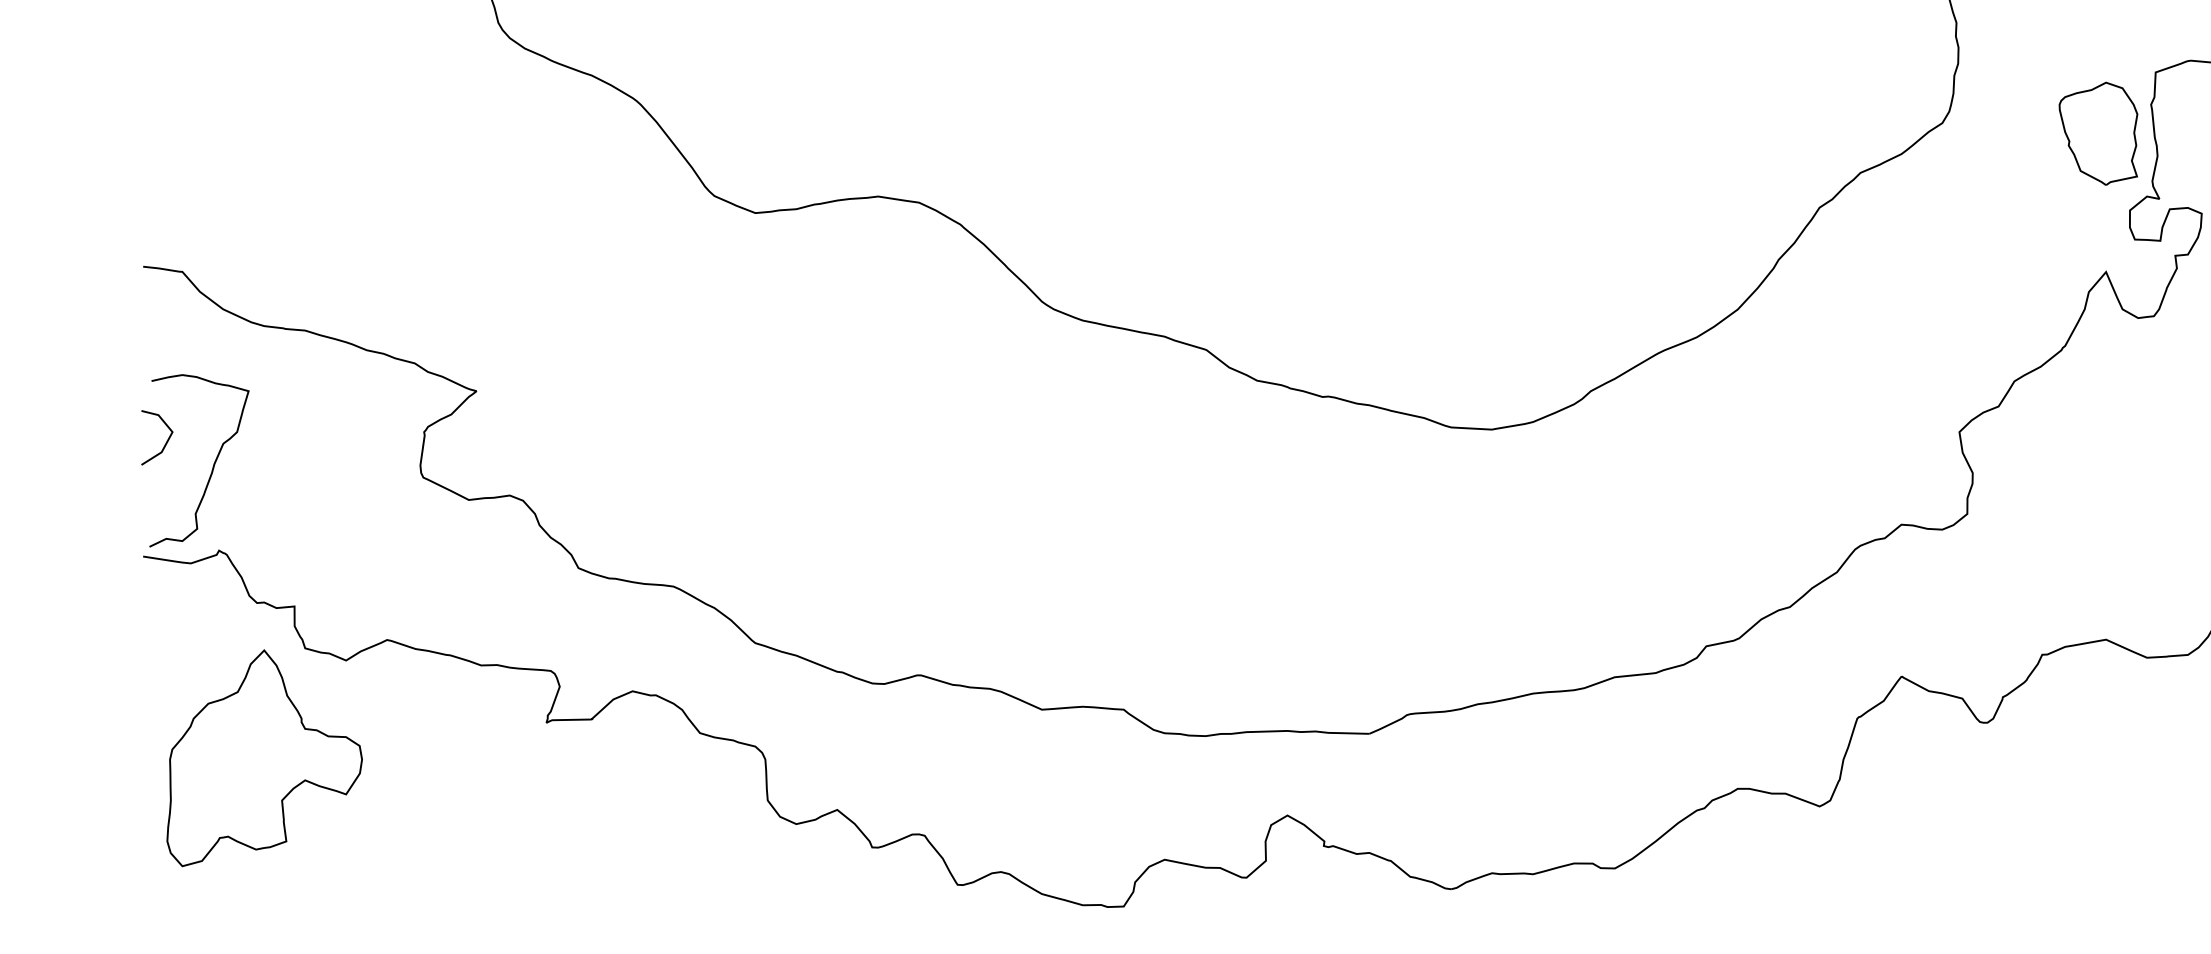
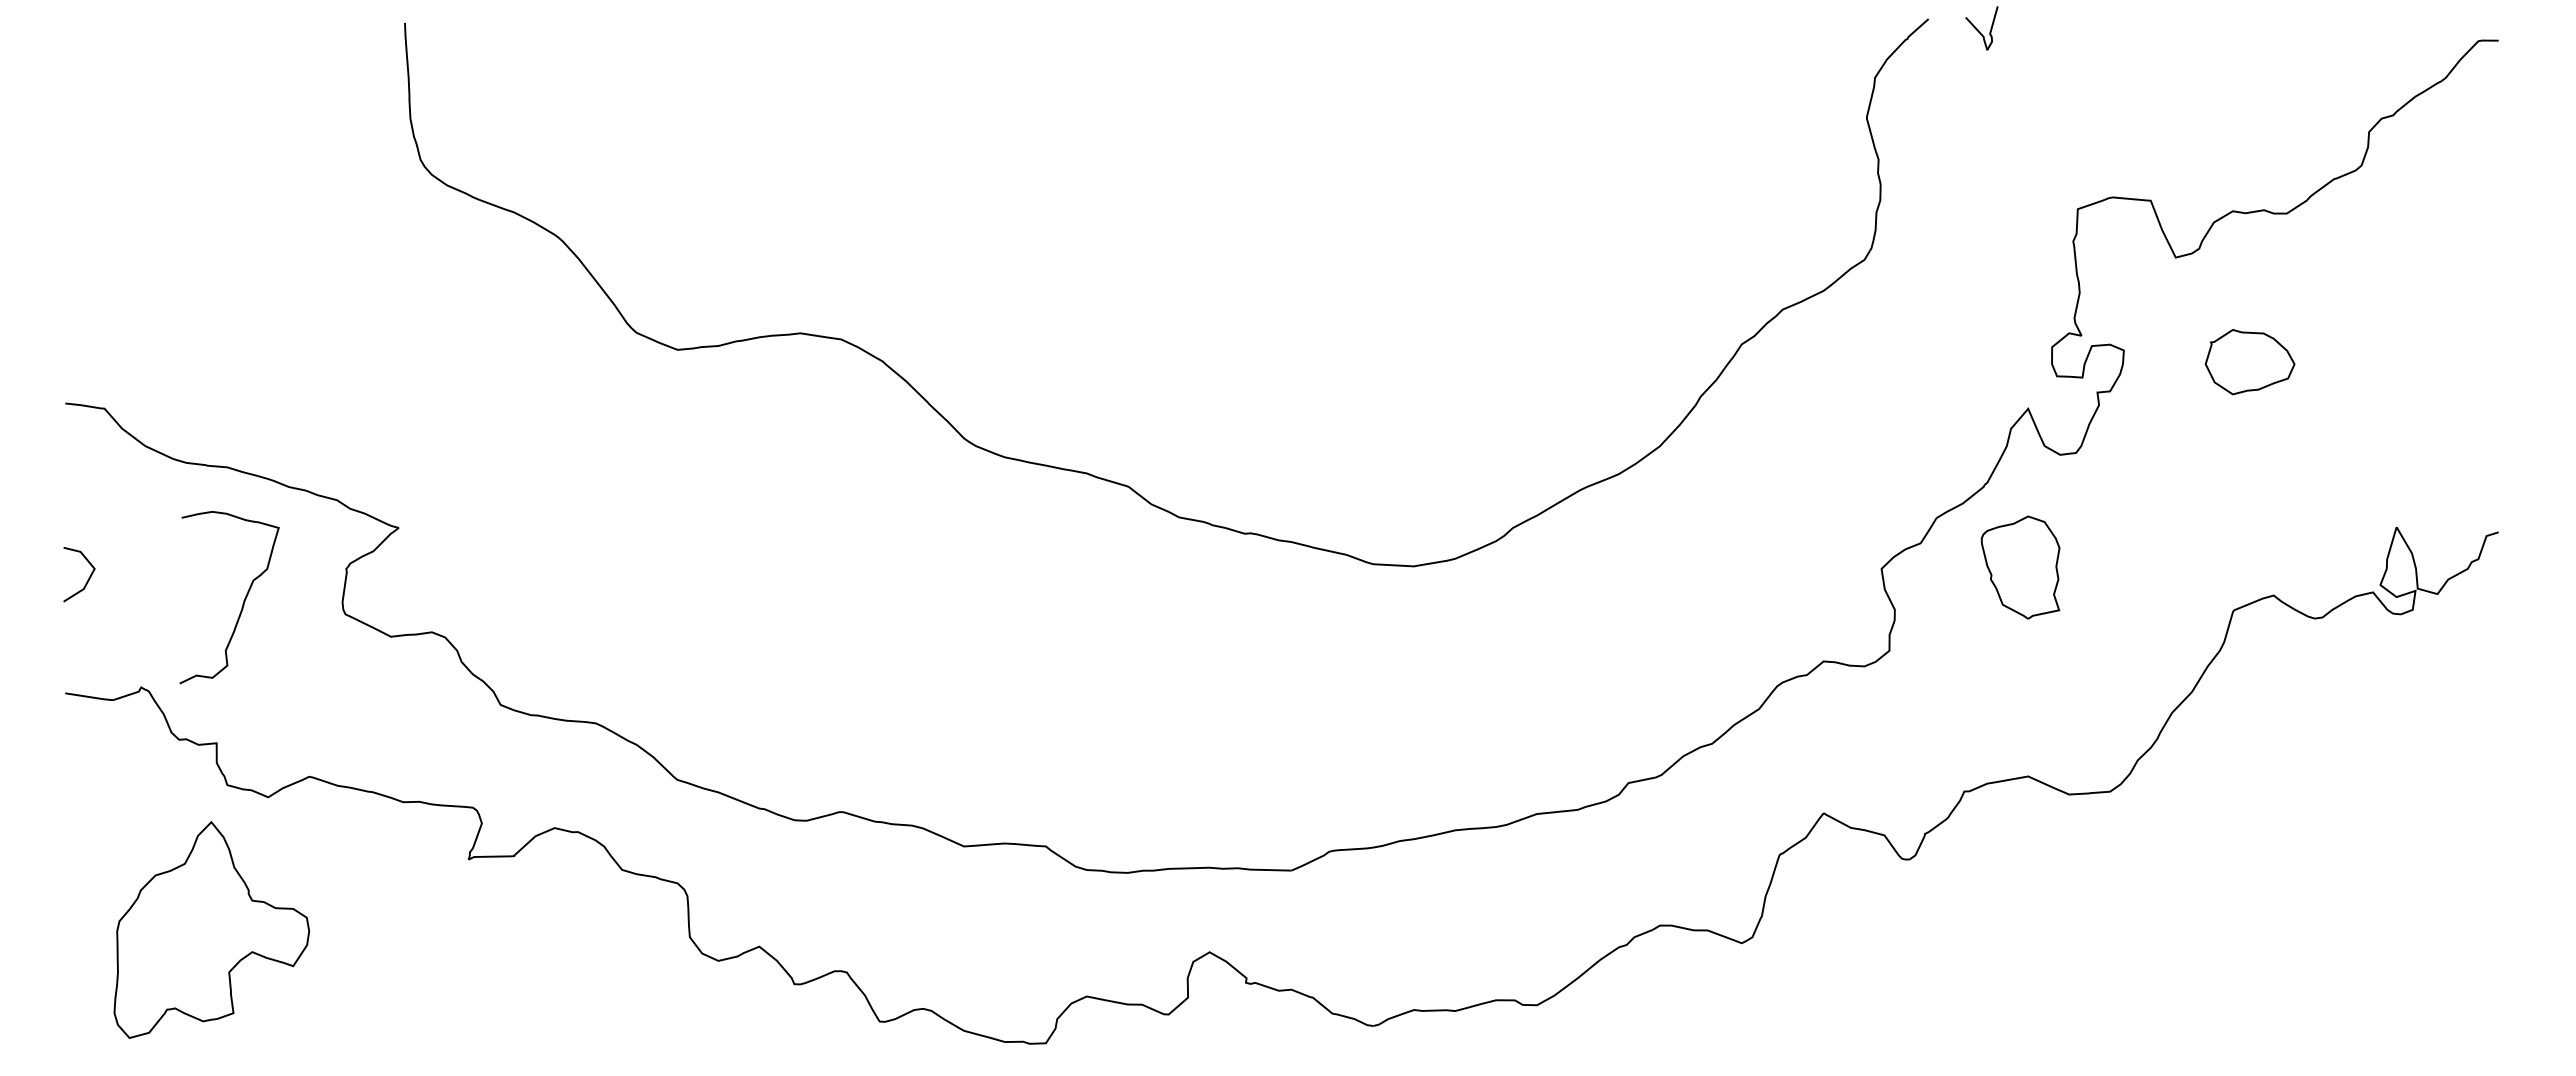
part: (2098, 133) -> (2020, 567), moved
curve: (213, 463) -> (243, 600), moved
part: (264, 757) -> (211, 929), moved

